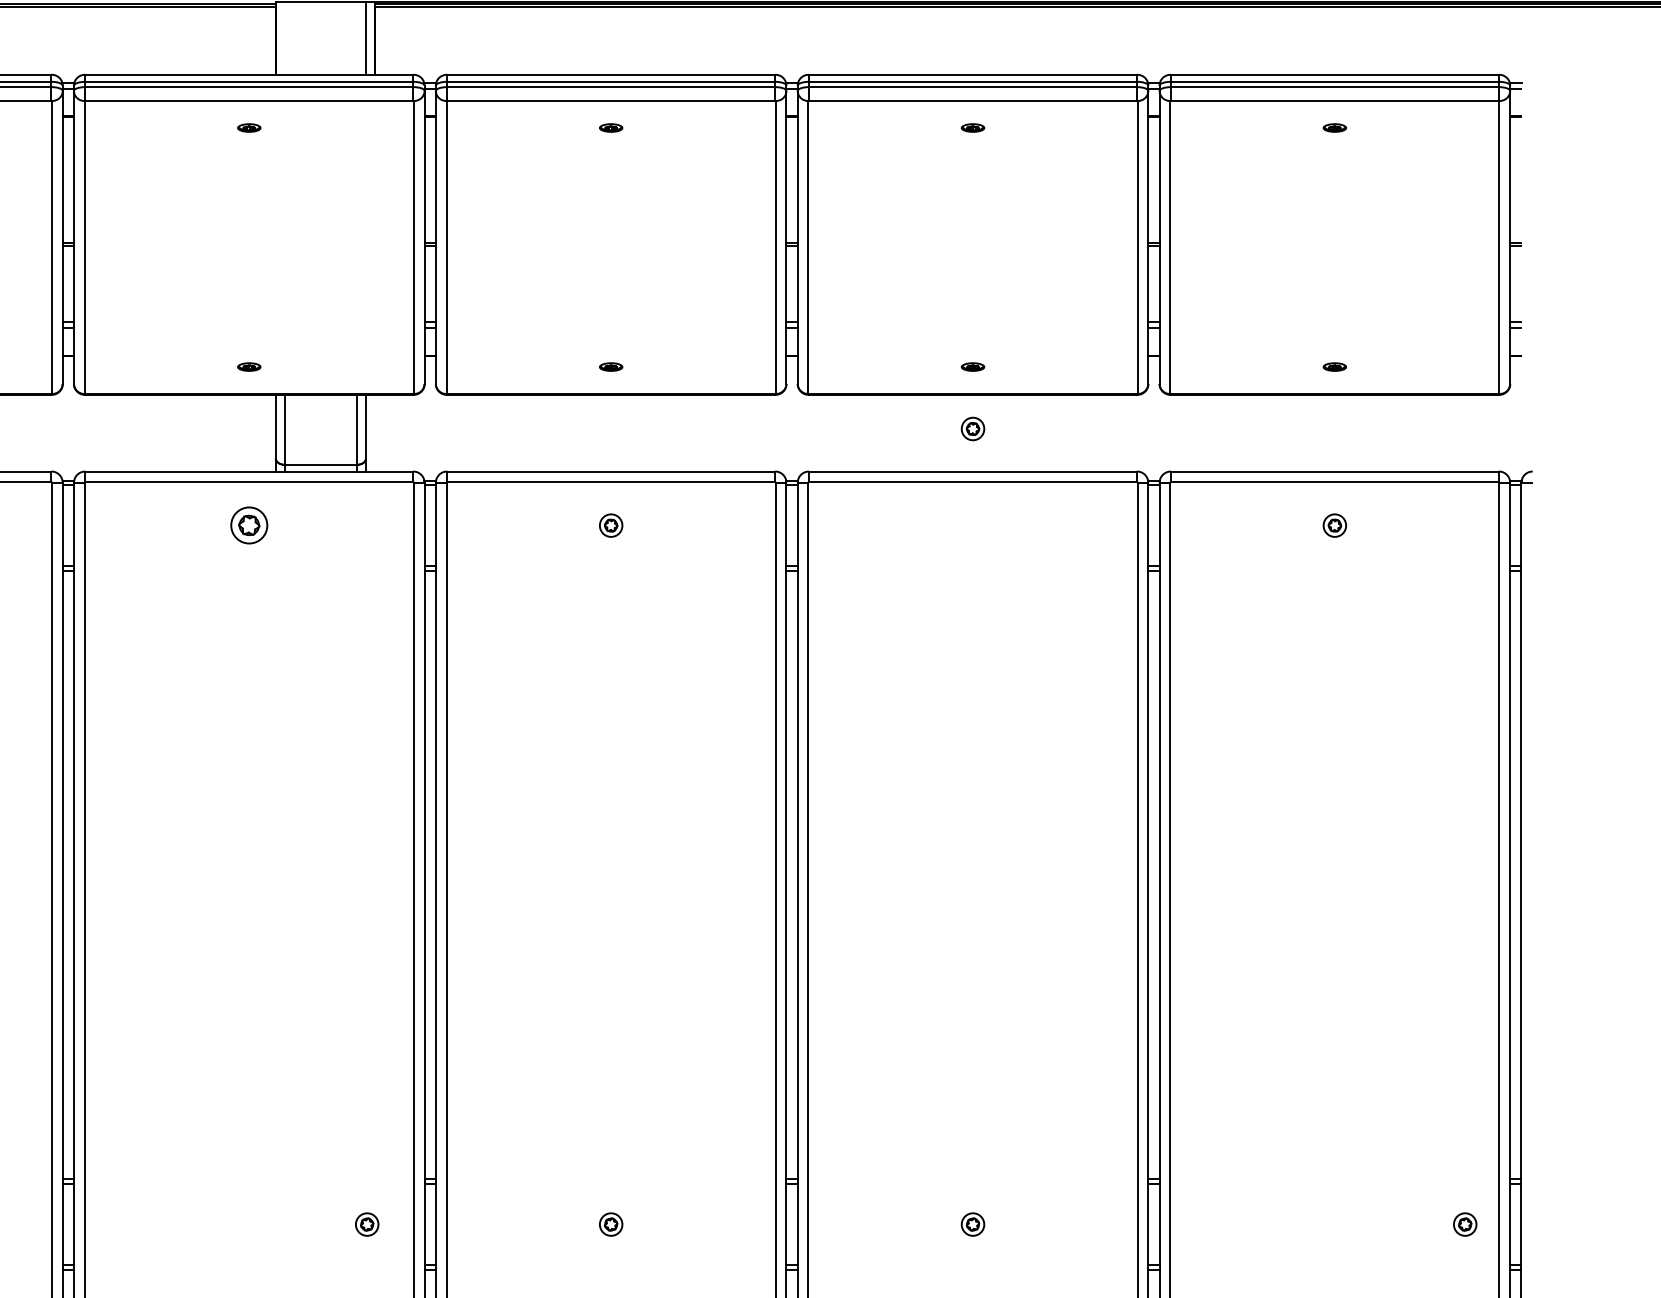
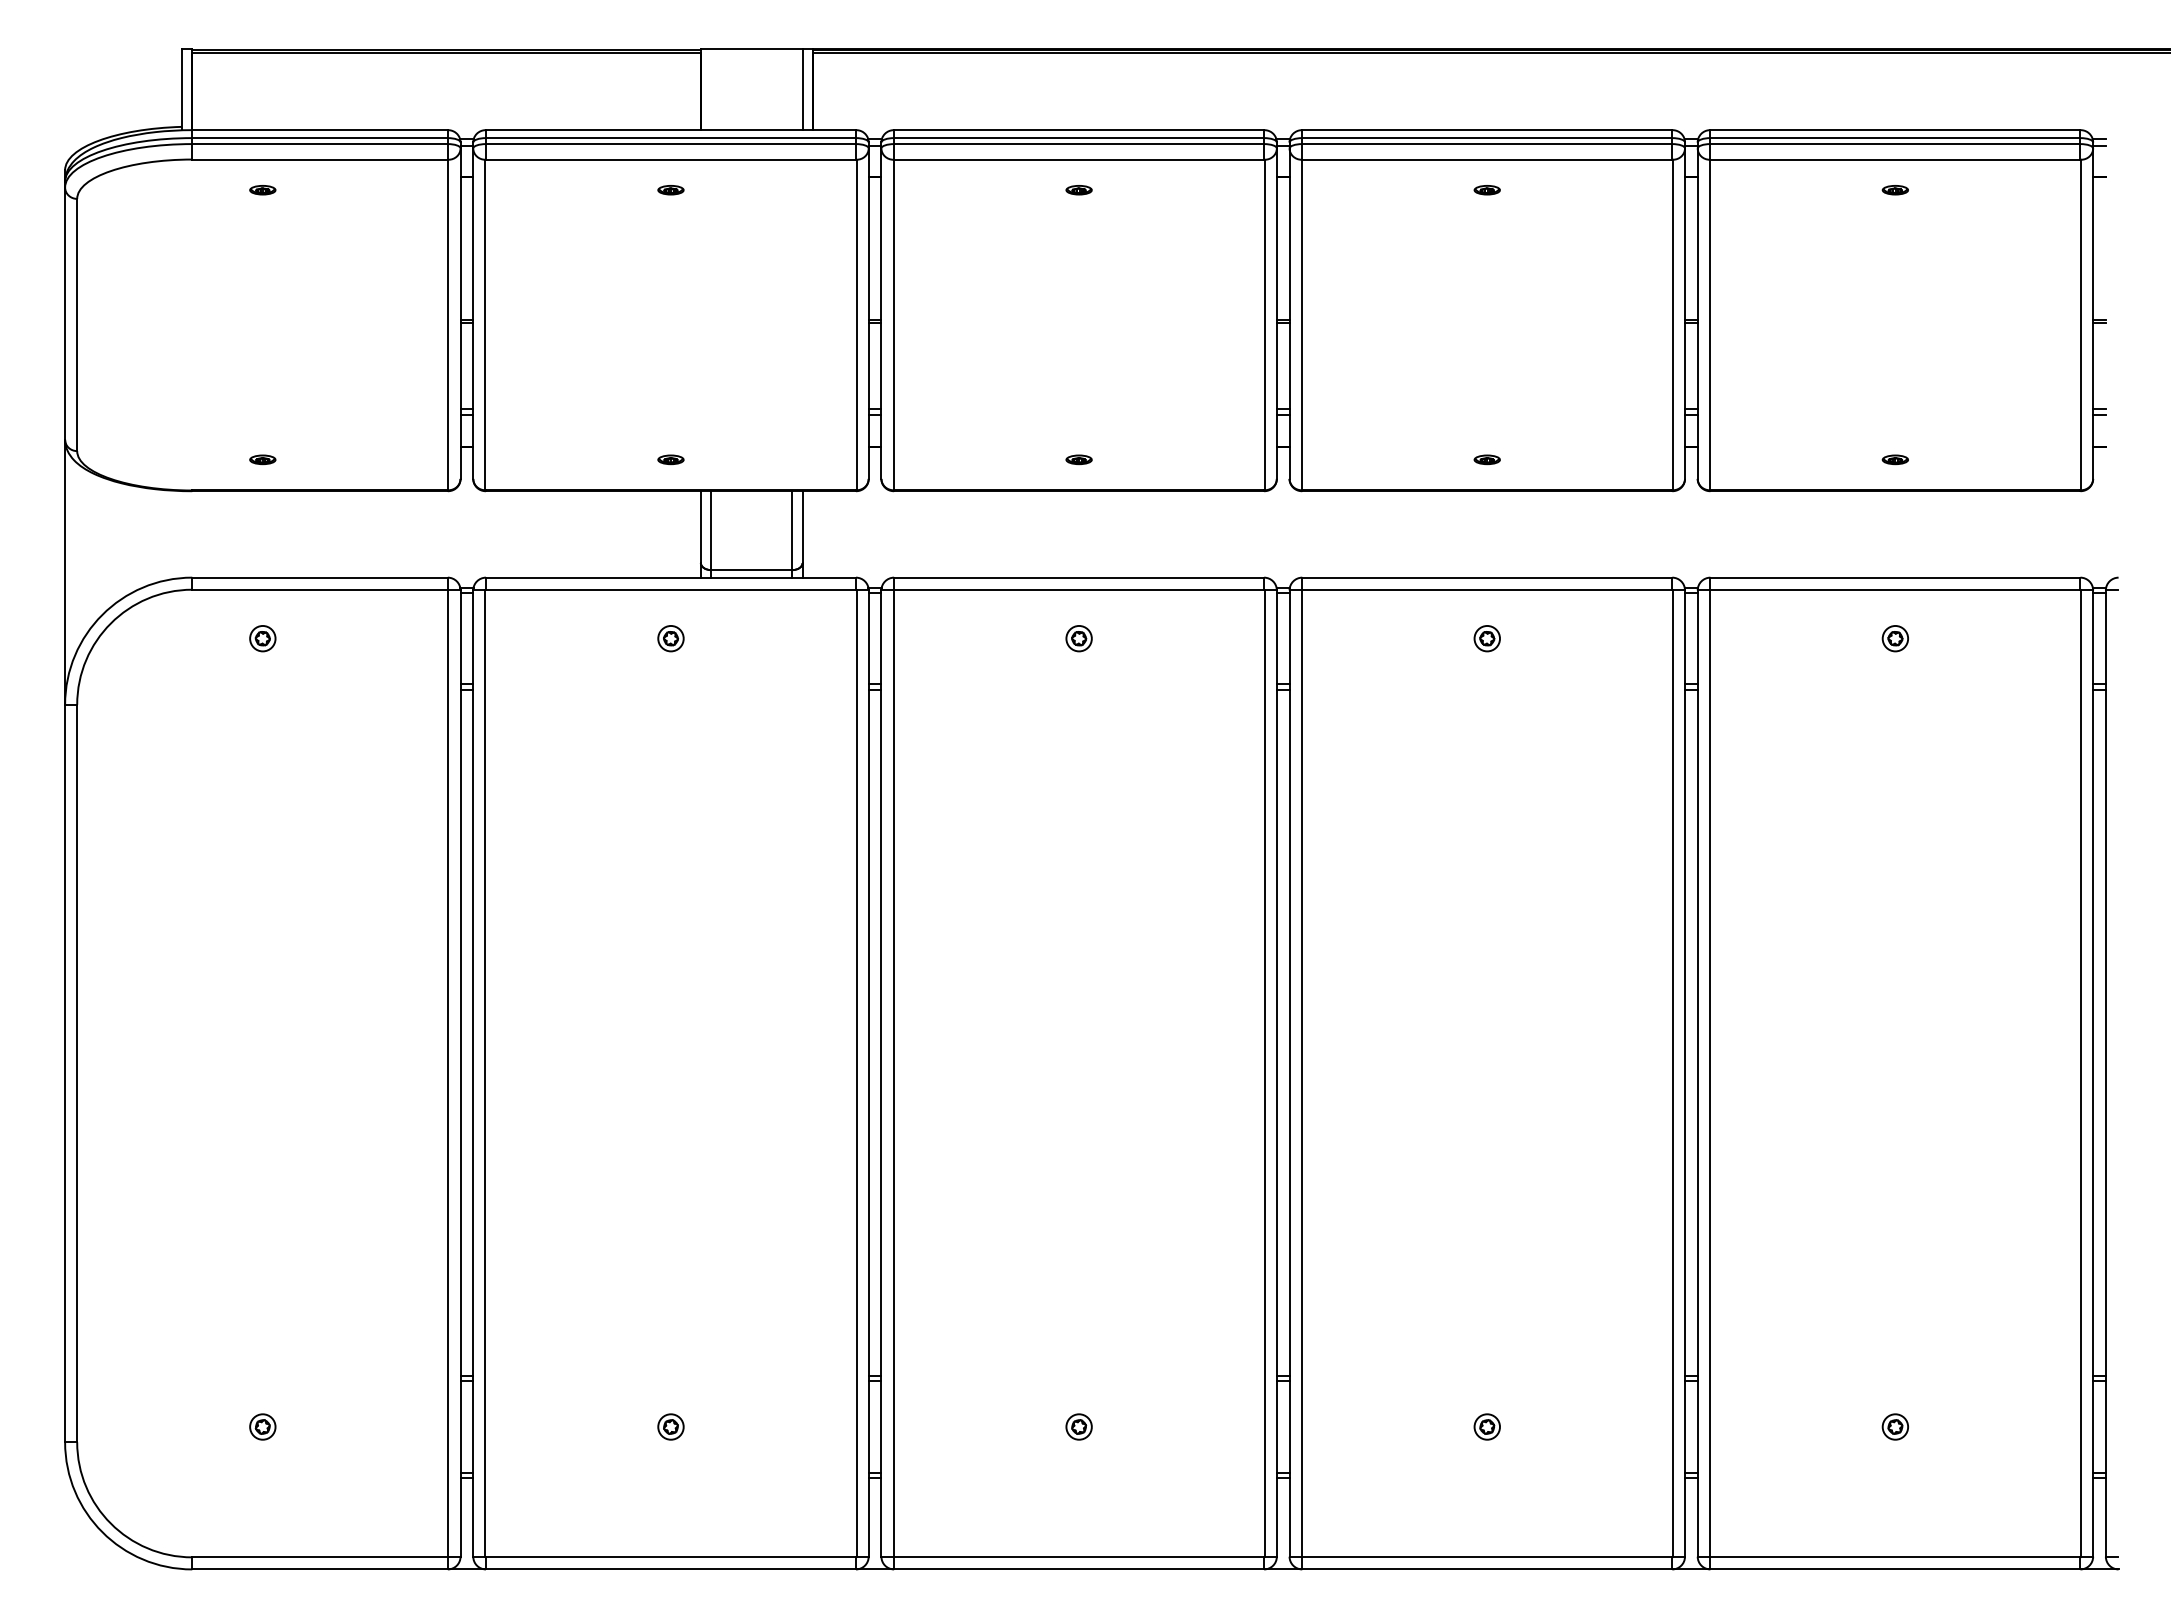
part: (972, 428) -> (1486, 638), moved
part: (248, 525) -> (670, 638), size x0.62
part: (366, 1224) -> (670, 1426), moved
part: (1464, 1224) -> (1894, 1426), moved

